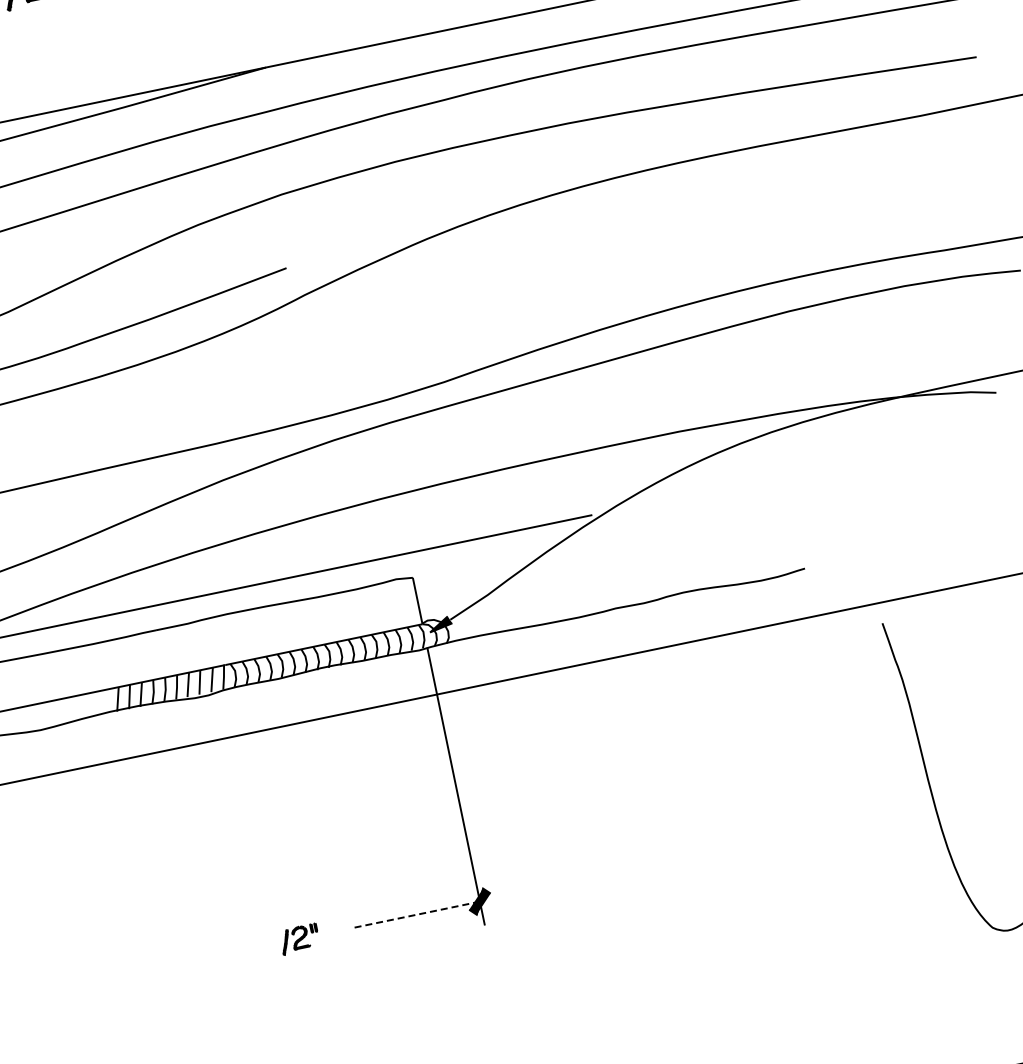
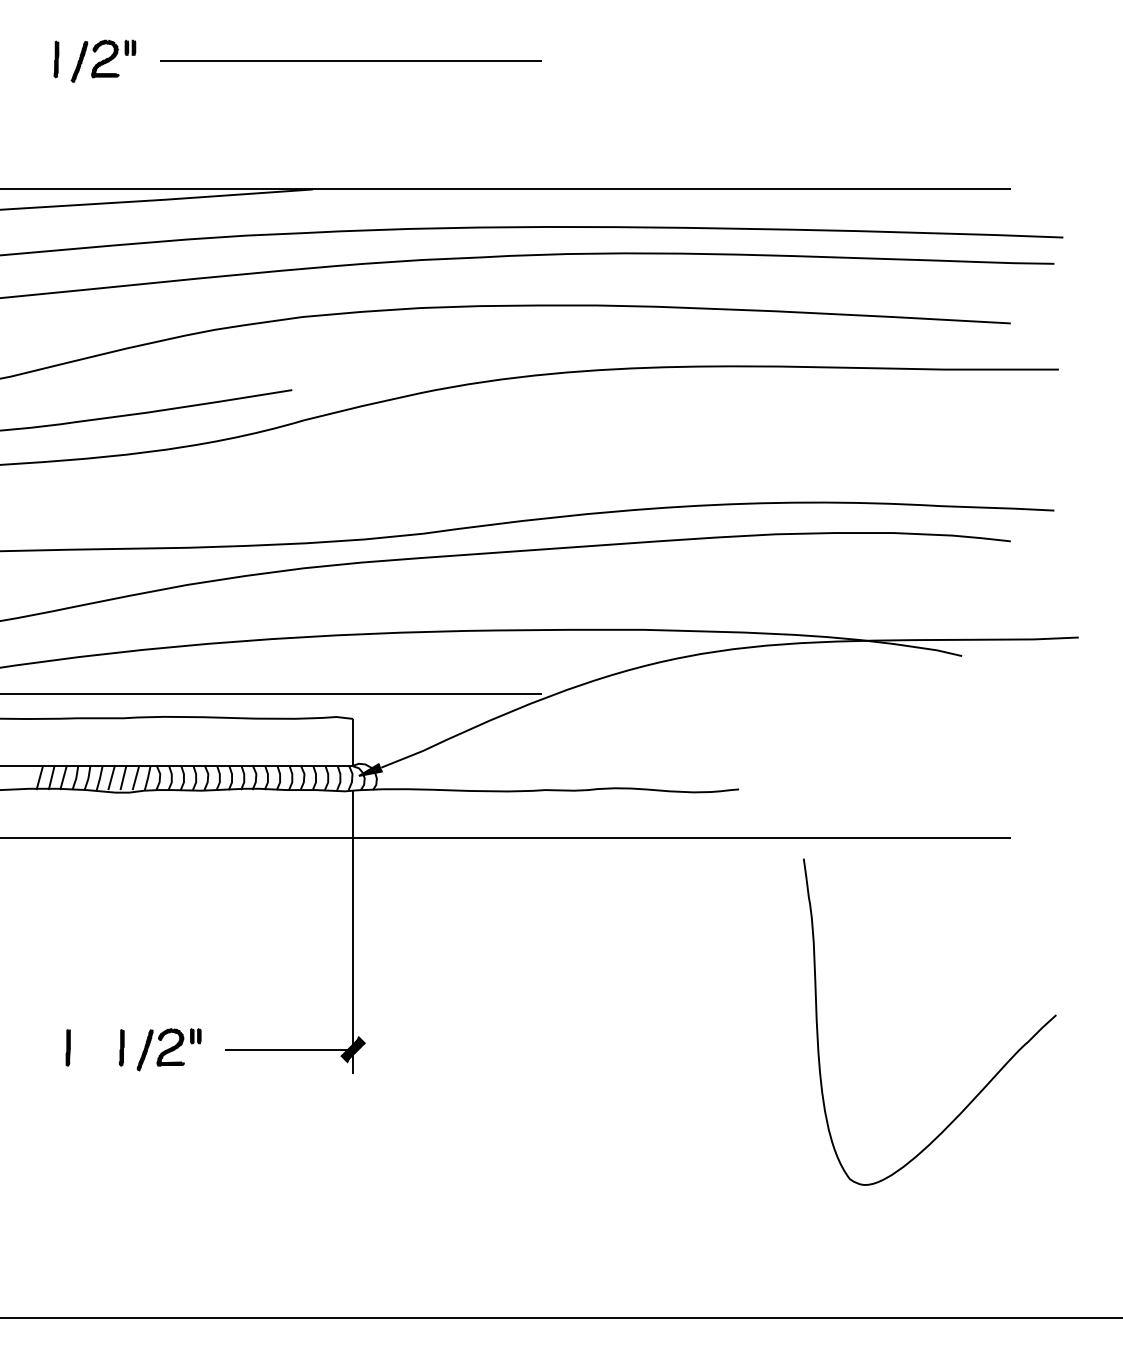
line: (416, 914) -> (288, 1049), dashed -> solid
part: (299, 938) -> (168, 1049), size x1.67
part: (252, 946) -> (121, 1047), added
part: (199, 957) -> (67, 1047), added

